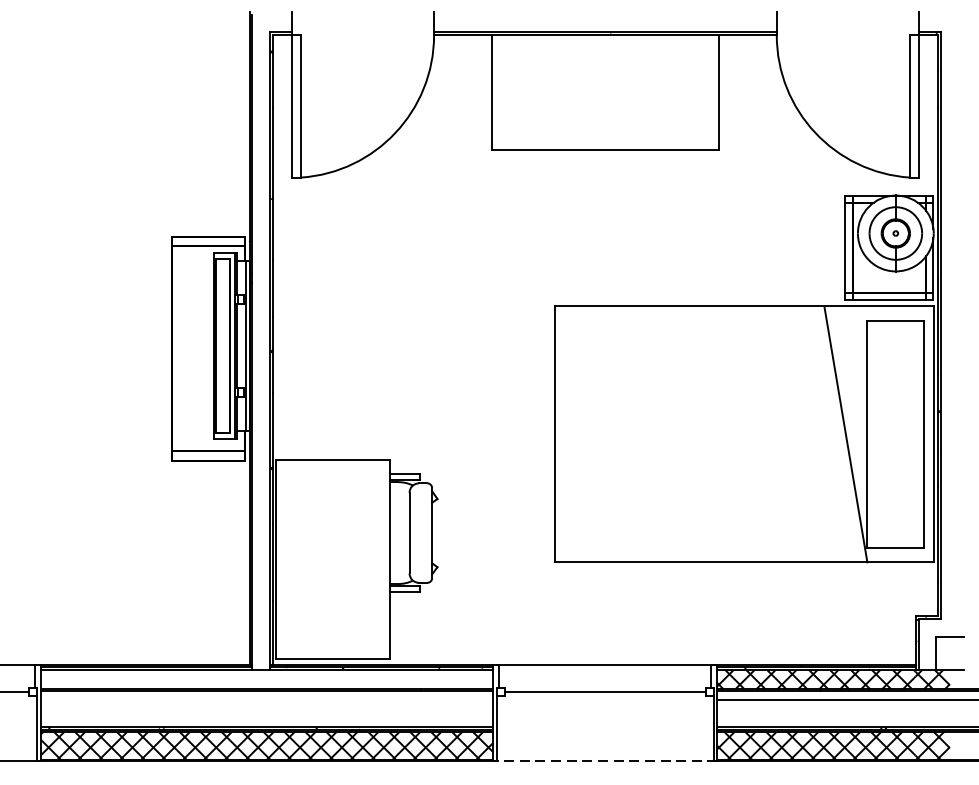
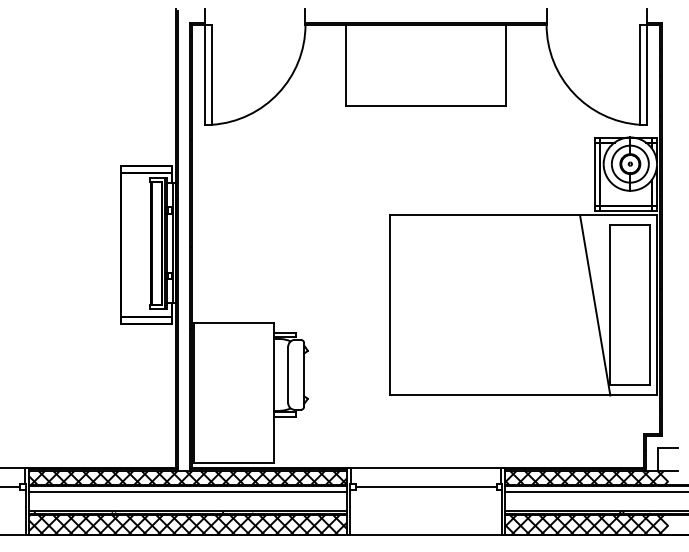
hatch: (266, 678) -> (187, 477), added
line: (266, 700) -> (187, 492), added
line: (606, 761) -> (426, 535), dashed -> solid

